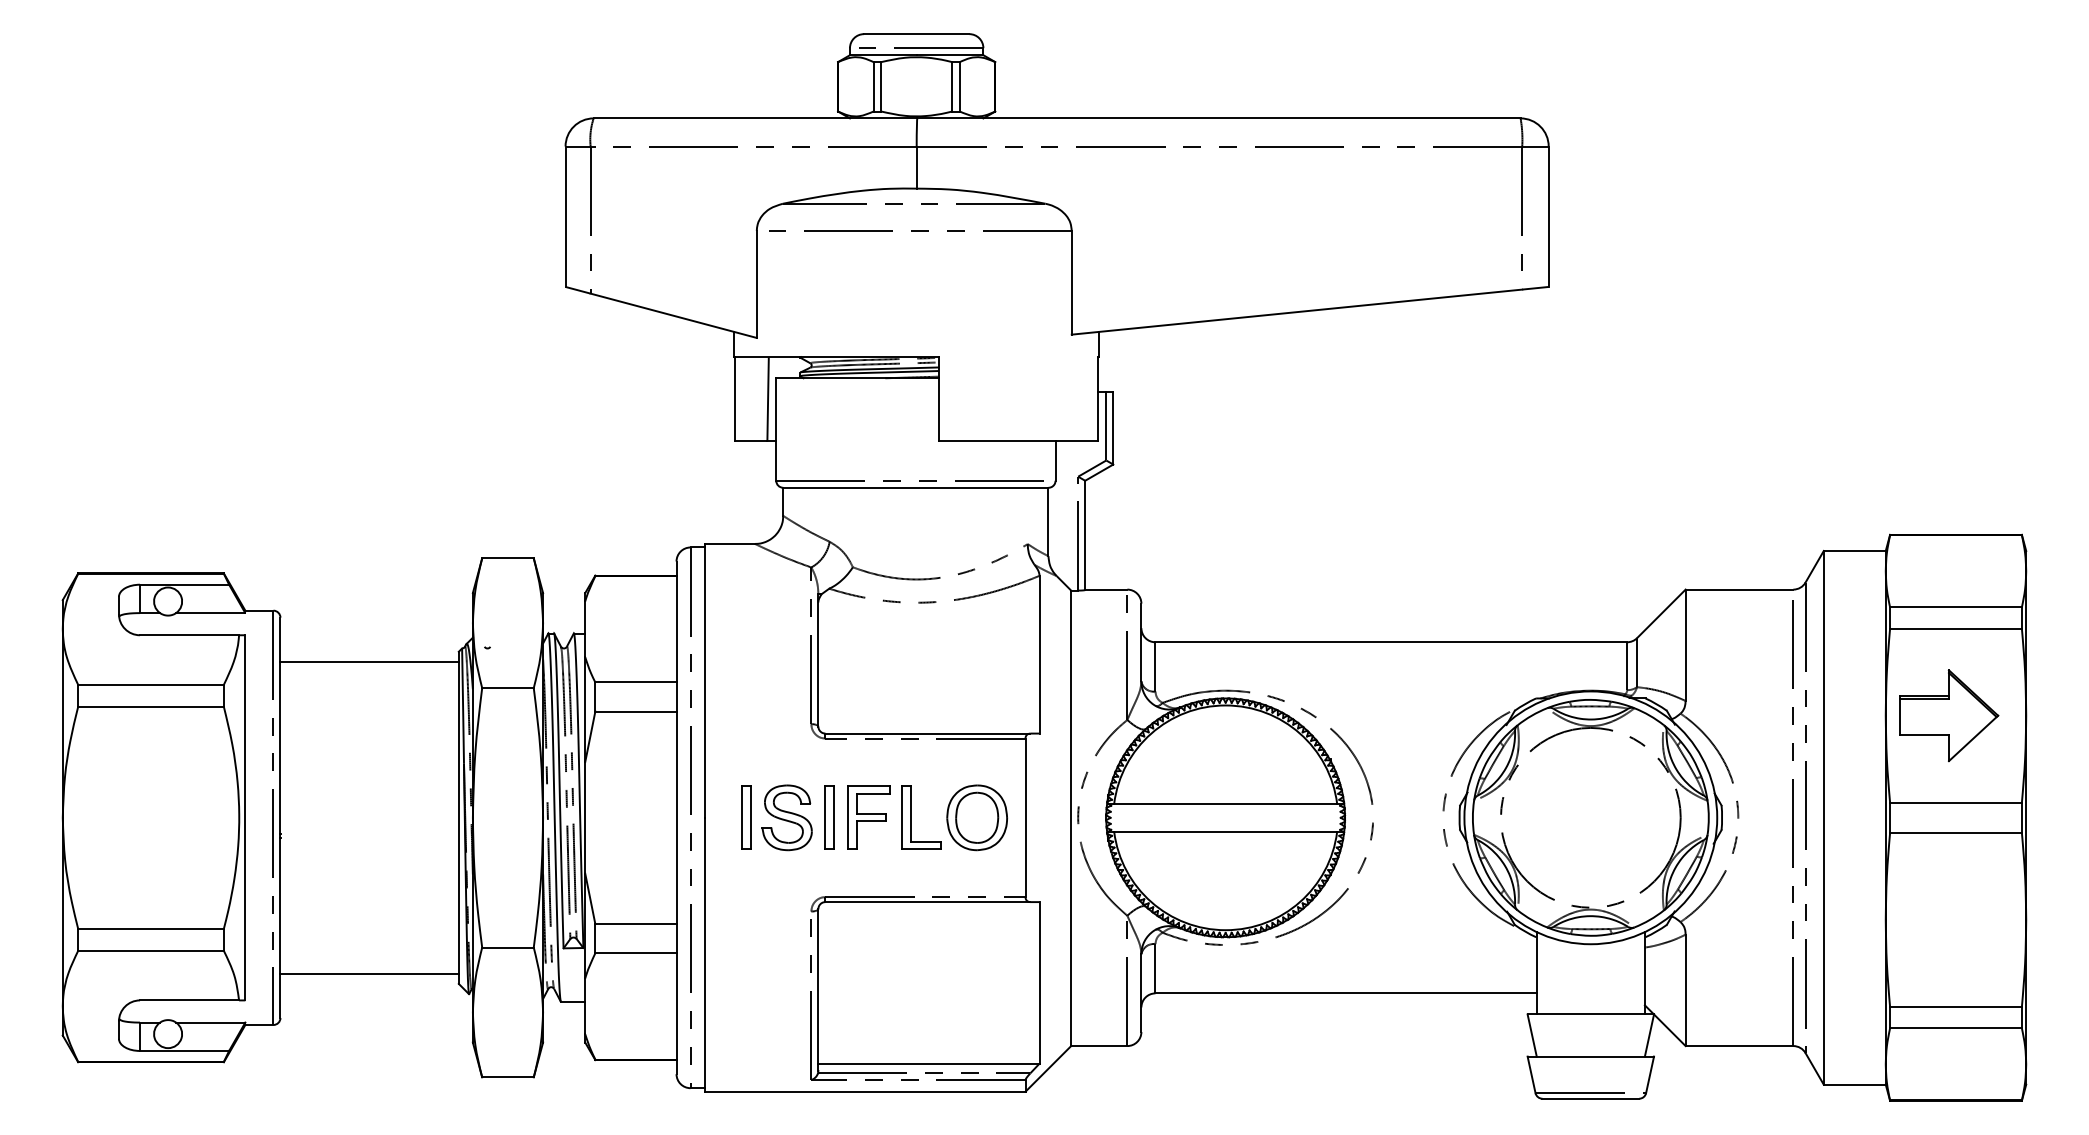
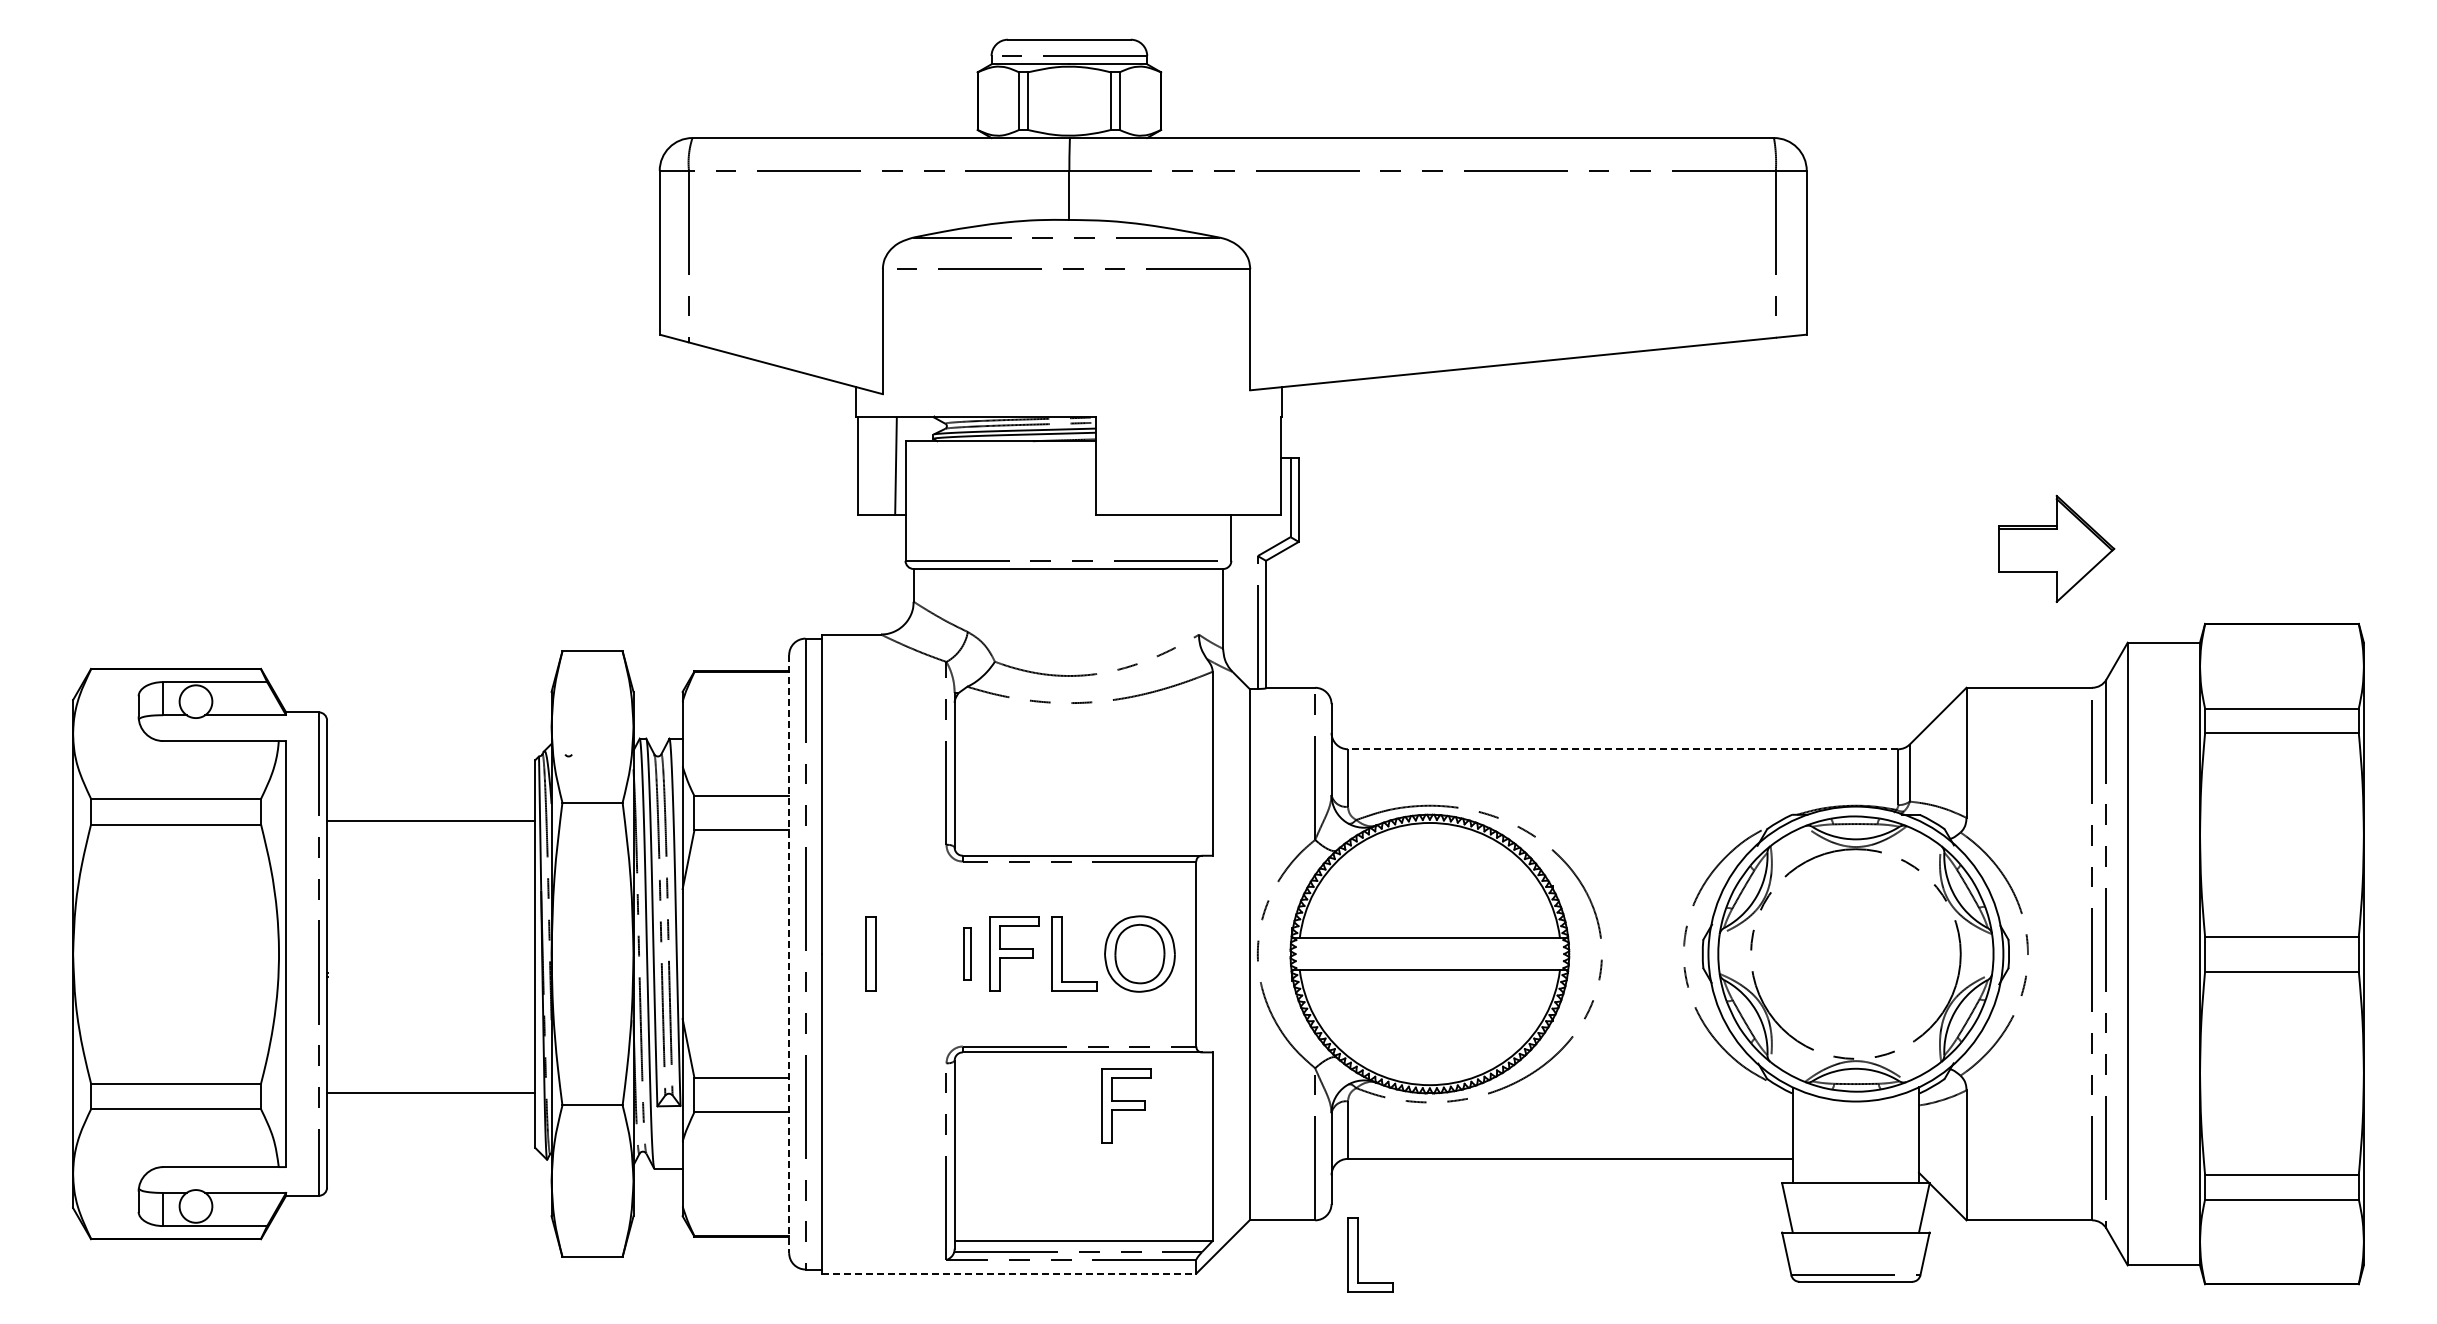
line: (1390, 642) -> (1622, 749), solid -> dashed
line: (369, 662) -> (431, 821), moved
part: (1948, 715) -> (2056, 548), moved
part: (786, 817) -> (917, 953), removed
part: (829, 817) -> (967, 953), size x0.7
line: (676, 818) -> (789, 954), solid -> dashed
part: (965, 947) -> (1126, 1105), added
line: (369, 973) -> (431, 1092), moved
part: (1164, 1075) -> (1358, 1254), added
line: (865, 1091) -> (1009, 1273), solid -> dashed

